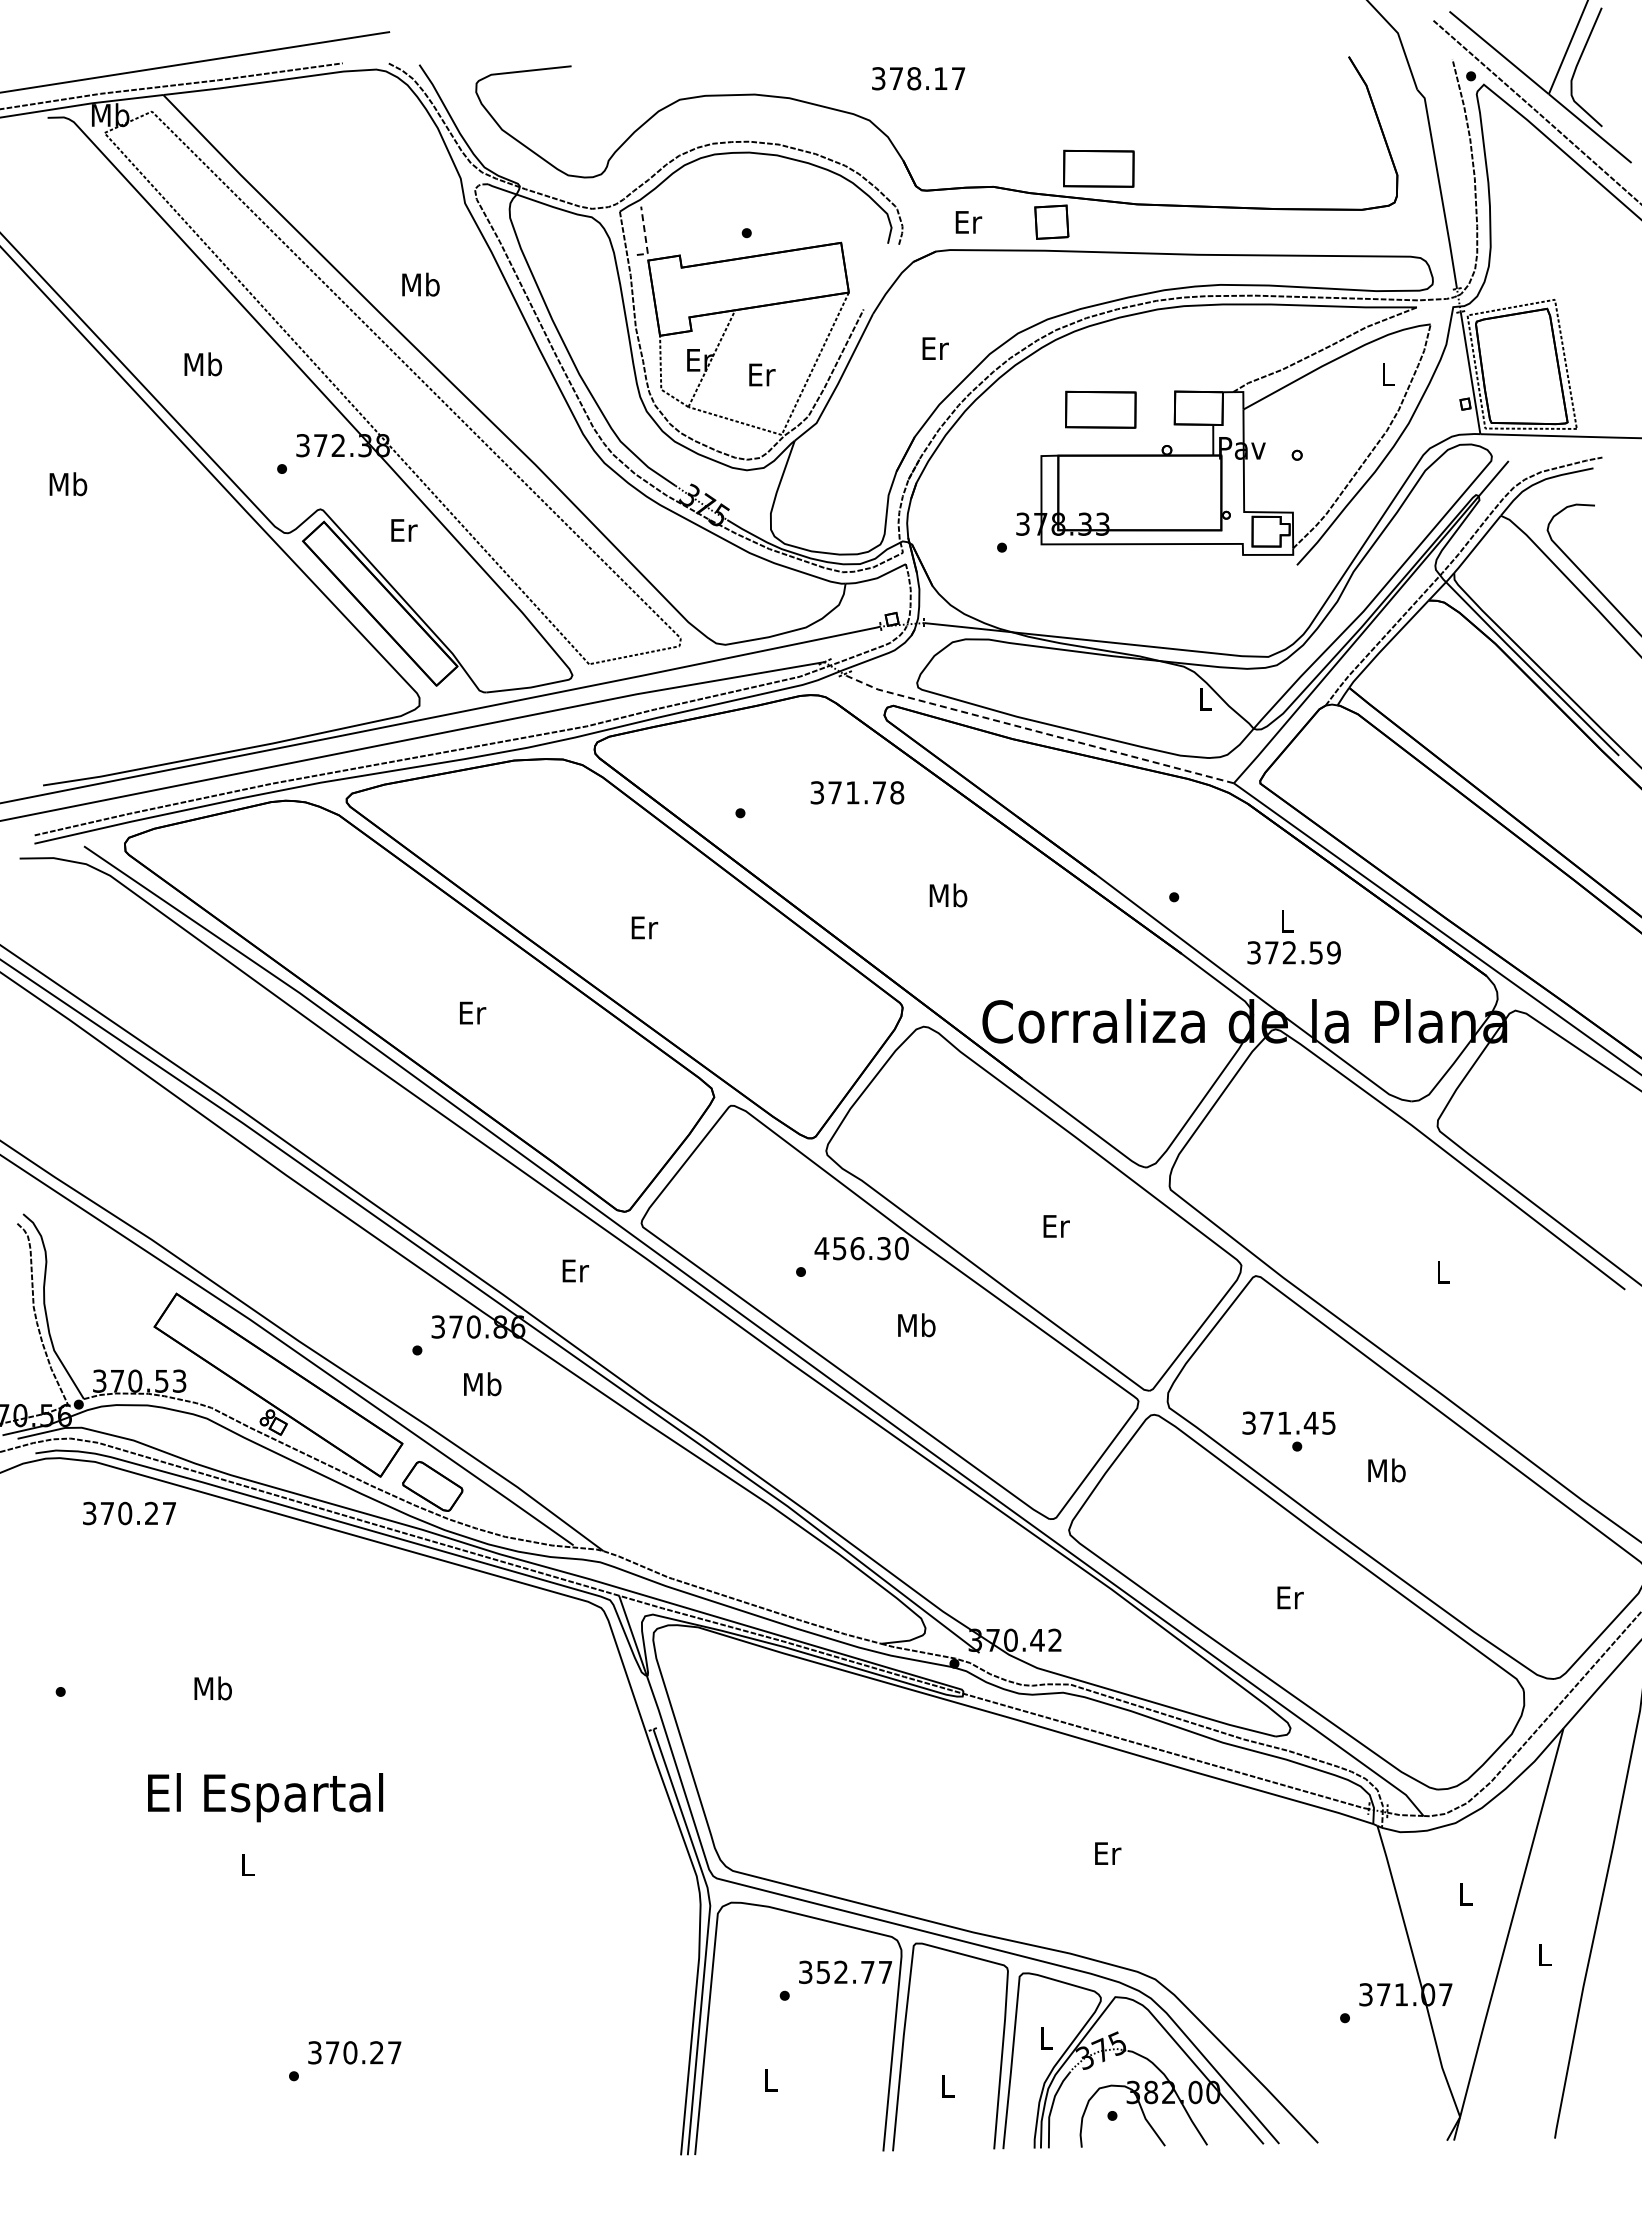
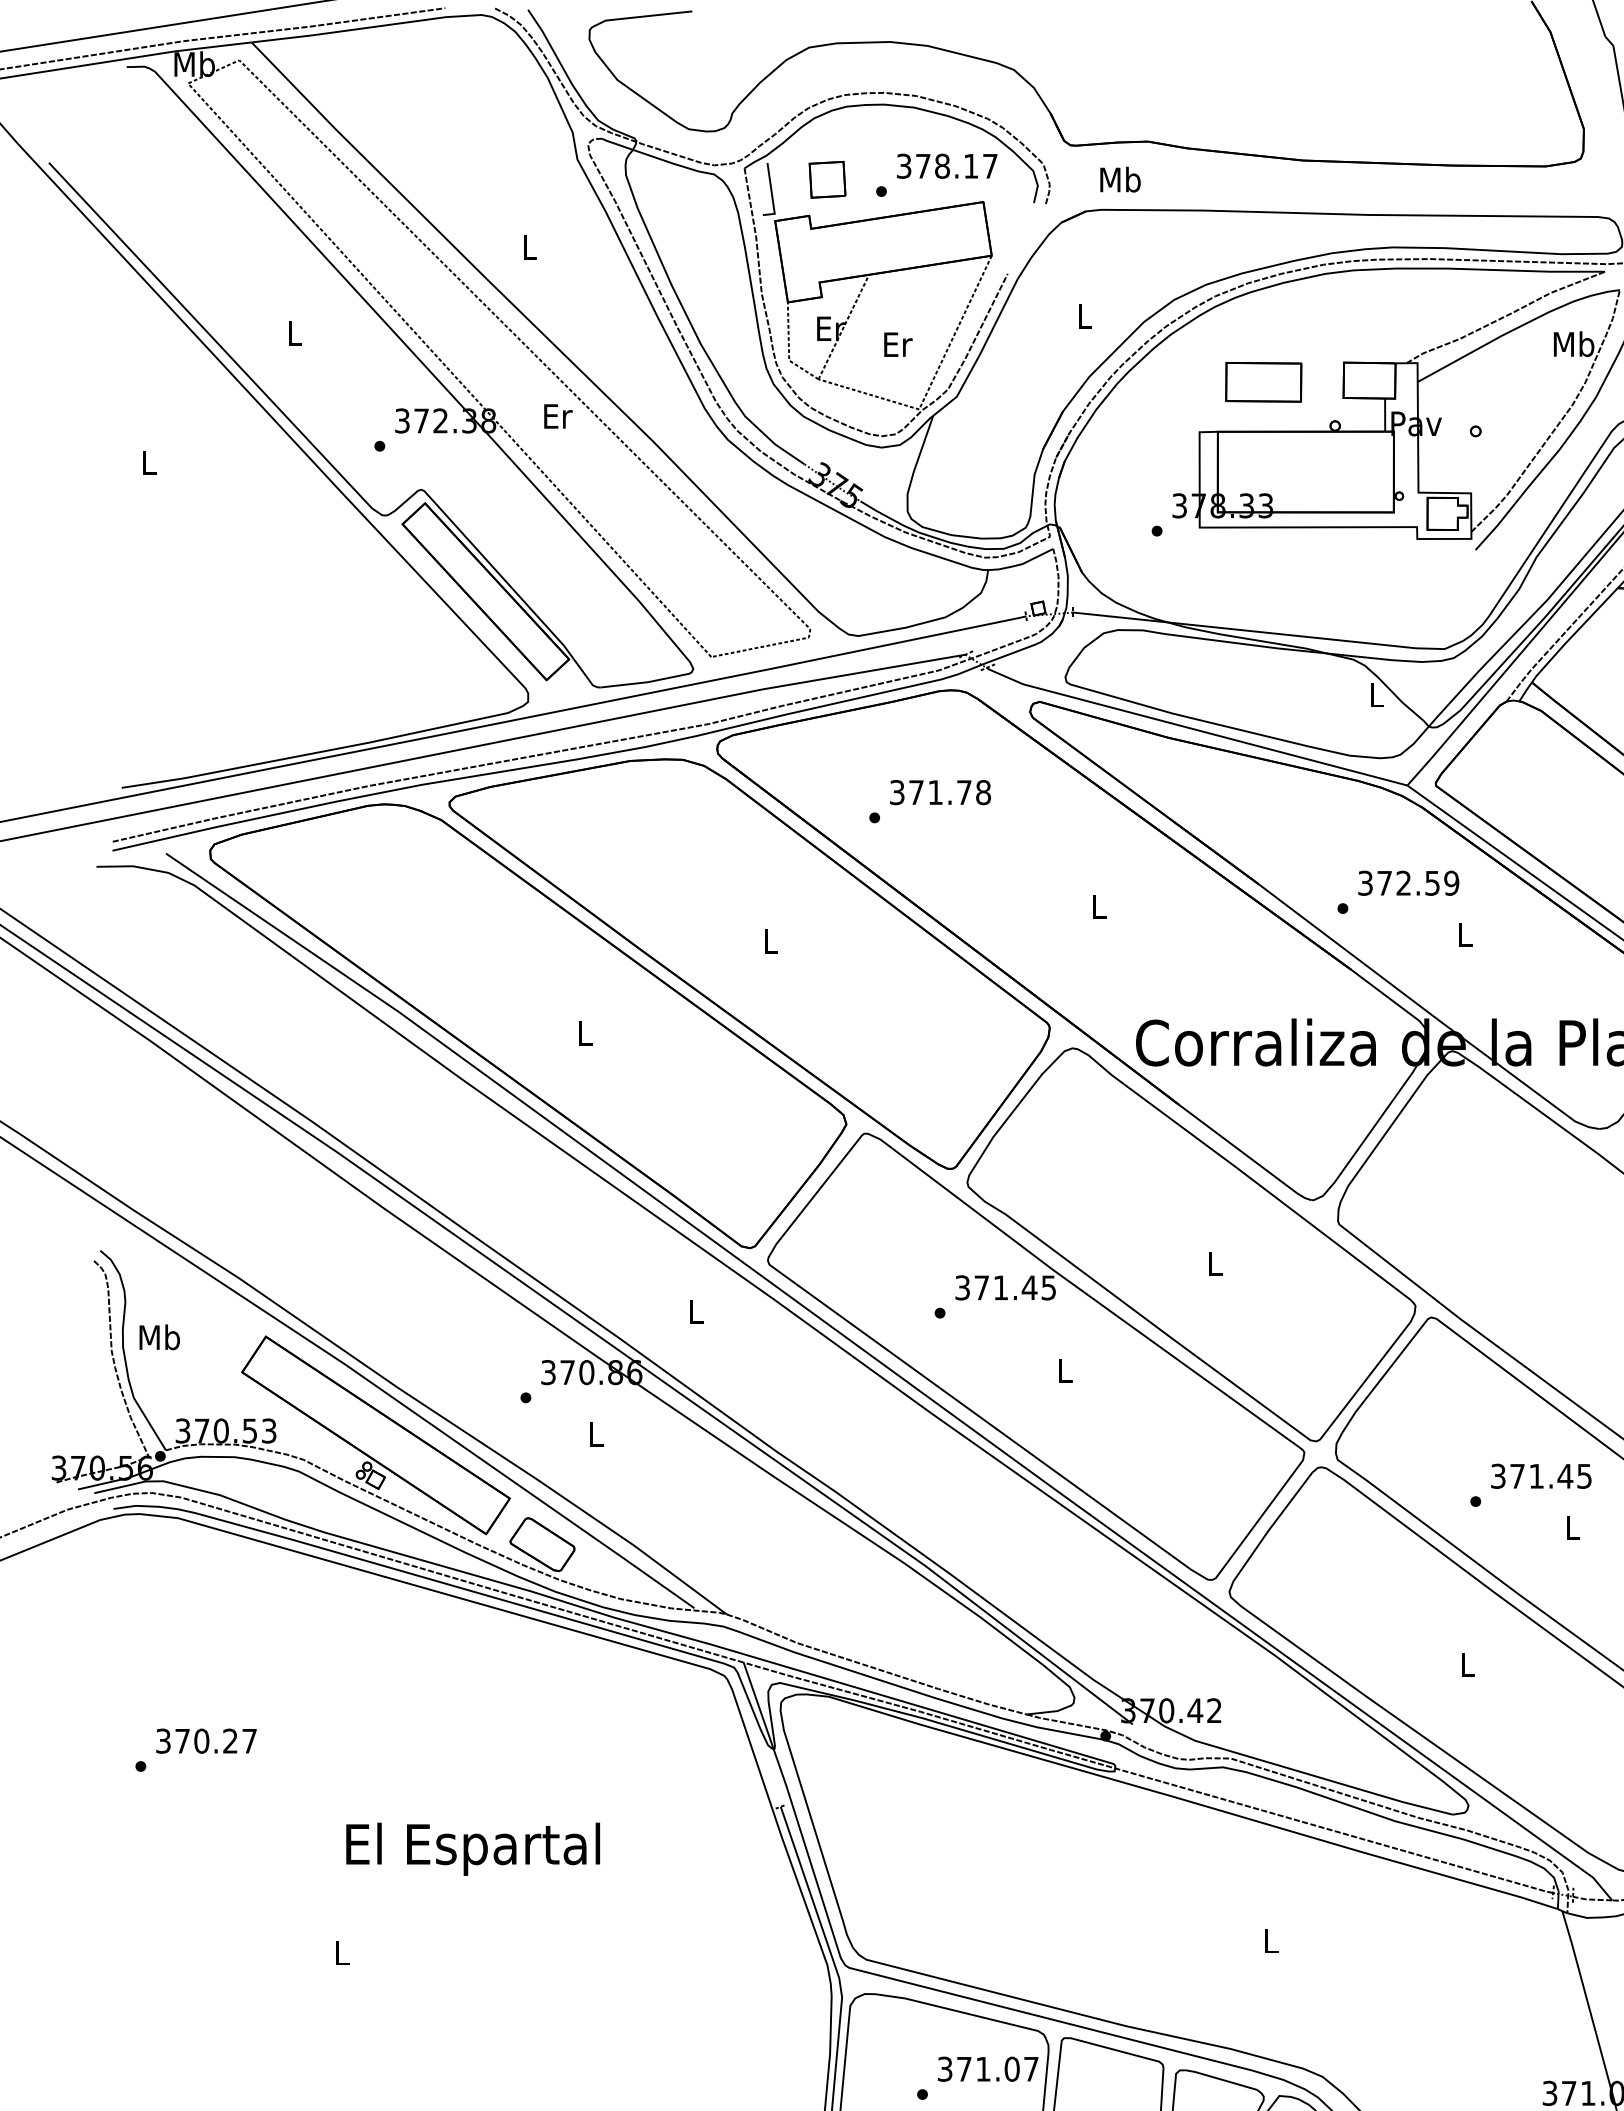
text: (918, 78) -> (947, 166), moved
part: (1098, 168) -> (1261, 121), removed
part: (1051, 221) -> (827, 179), moved
text: (967, 222) -> (1119, 180), Er -> Mb
line: (645, 236) -> (772, 195), dashed -> solid
text: (420, 284) -> (529, 247), Mb -> L
text: (935, 348) -> (1085, 316), Er -> L
text: (203, 364) -> (294, 333), Mb -> L
text: (1388, 374) -> (1574, 344), L -> Mb
text: (68, 484) -> (149, 462), Mb -> L
text: (404, 530) -> (558, 416), moved
line: (1036, 731) -> (1194, 729), dashed -> solid
text: (857, 792) -> (940, 792), moved
text: (948, 895) -> (1099, 906), Mb -> L
text: (644, 927) -> (771, 941), Er -> L
text: (1293, 952) -> (1408, 882), moved
text: (473, 1012) -> (586, 1032), Er -> L
text: (1056, 1226) -> (1215, 1264), Er -> L
text: (861, 1248) -> (1005, 1287), 456.30 -> 371.45
text: (575, 1270) -> (696, 1311), Er -> L
text: (916, 1325) -> (1064, 1370), Mb -> L
text: (482, 1384) -> (596, 1434), Mb -> L
text: (1288, 1422) -> (1540, 1475), moved
text: (1386, 1470) -> (1572, 1527), Mb -> L
text: (129, 1513) -> (206, 1741), moved
text: (1290, 1597) -> (1468, 1664), Er -> L
text: (212, 1688) -> (158, 1337), moved
text: (265, 1797) -> (473, 1849), moved
text: (1108, 1853) -> (1272, 1940), Er -> L
text: (845, 1972) -> (988, 2069), 352.77 -> 371.07

